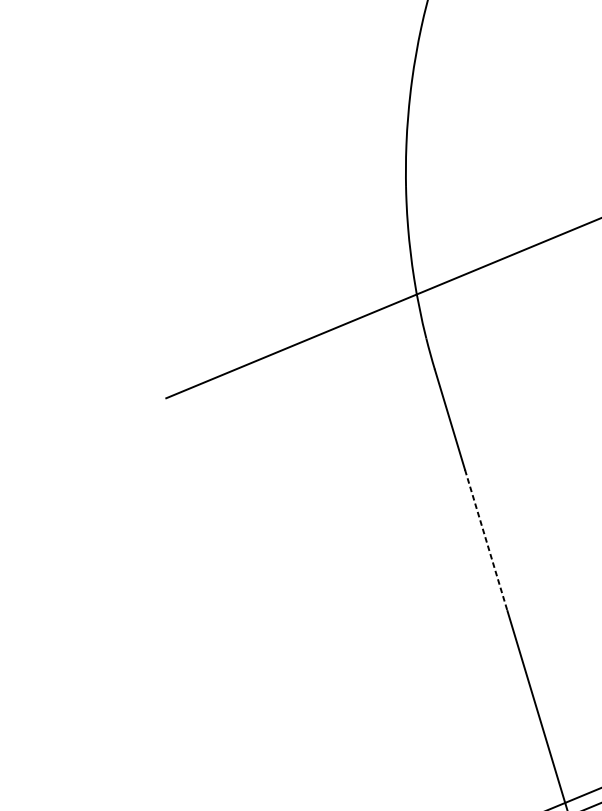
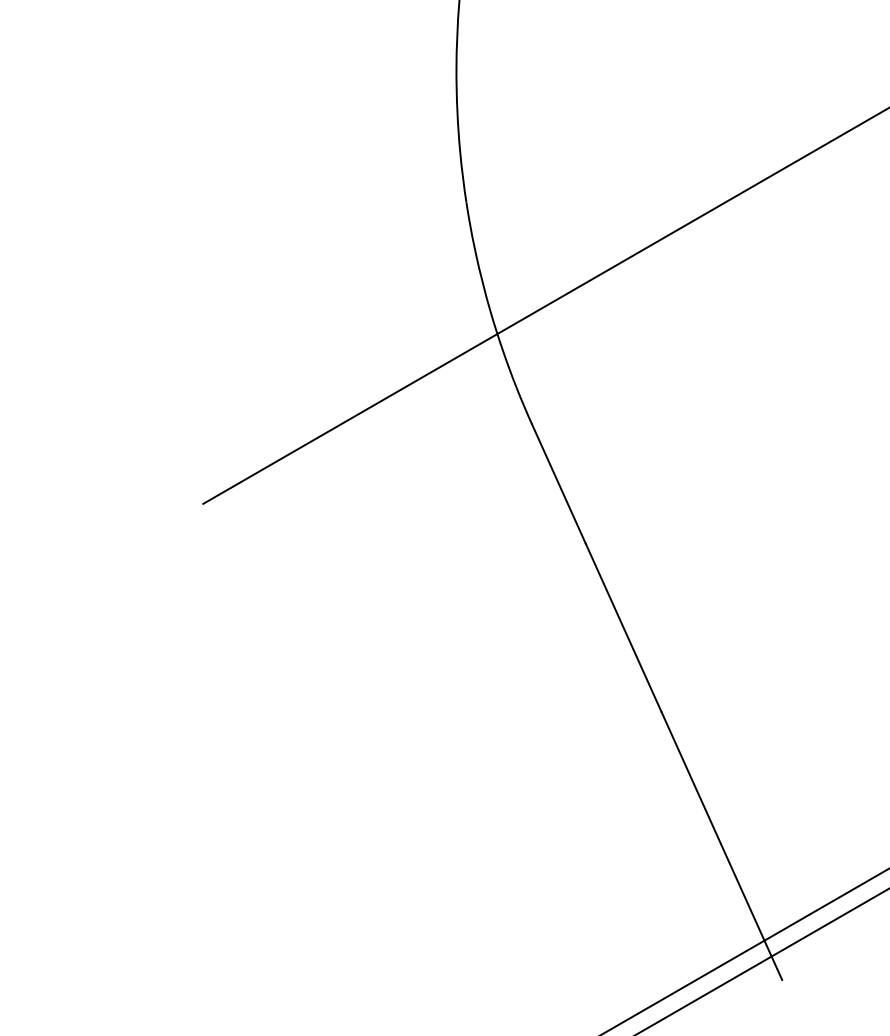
line: (486, 540) -> (623, 628), dashed -> solid

